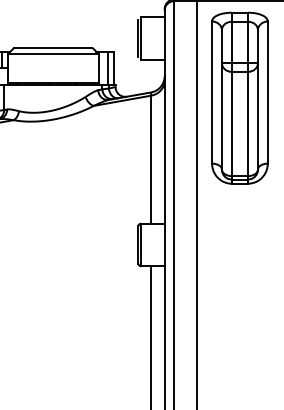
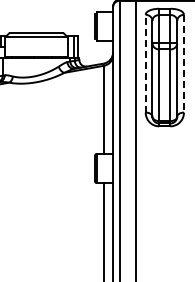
line: (211, 92) -> (145, 63), solid -> dashed
line: (267, 92) -> (183, 63), solid -> dashed

